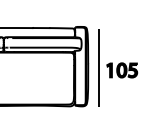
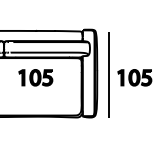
part: (32, 70) -> (35, 77), added

